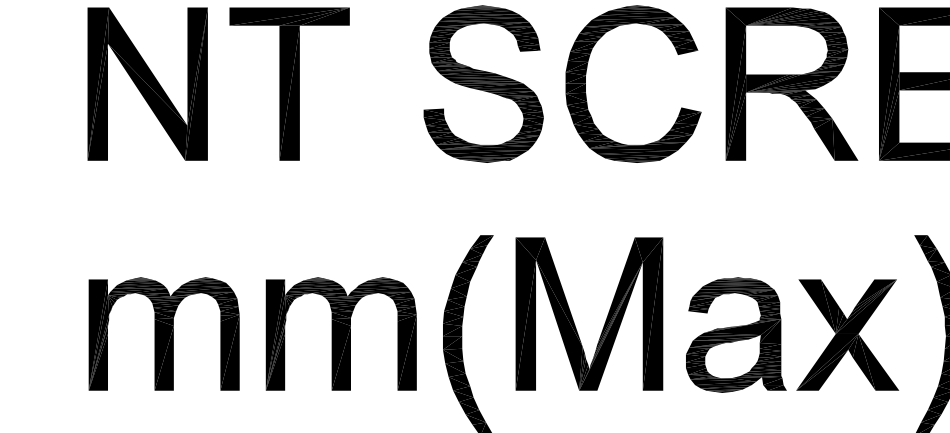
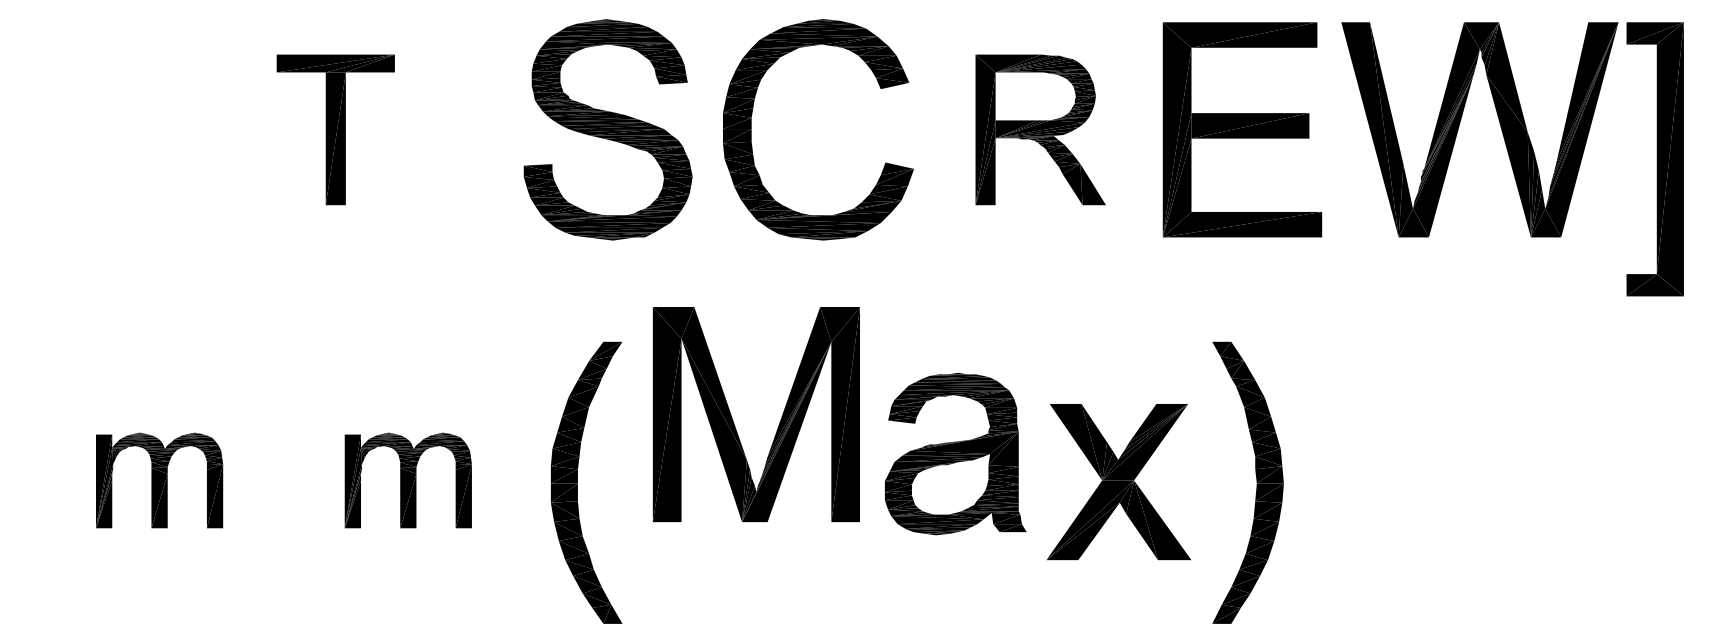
part: (147, 83) -> (136, 129), removed
part: (289, 83) -> (335, 129), size x0.7
part: (791, 83) -> (1040, 129), size x0.7
part: (573, 318) -> (733, 420), moved
part: (164, 333) -> (159, 480), size x0.6
part: (341, 333) -> (408, 480), size x0.6
part: (736, 334) -> (955, 453), moved

